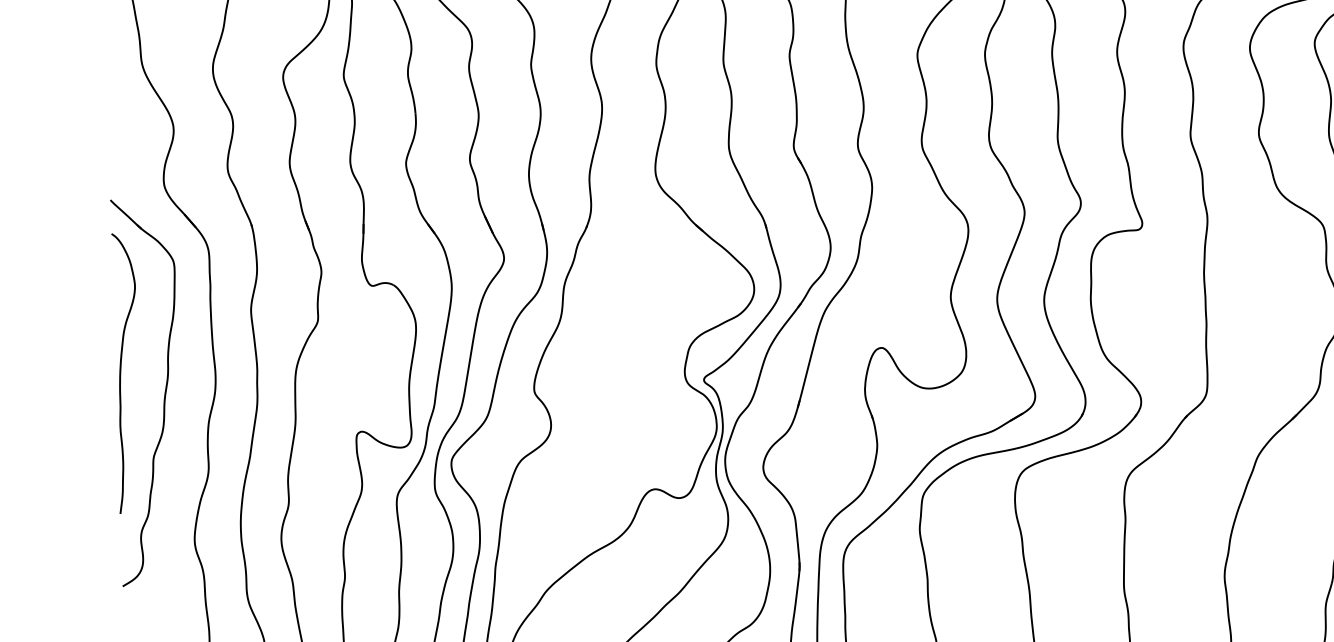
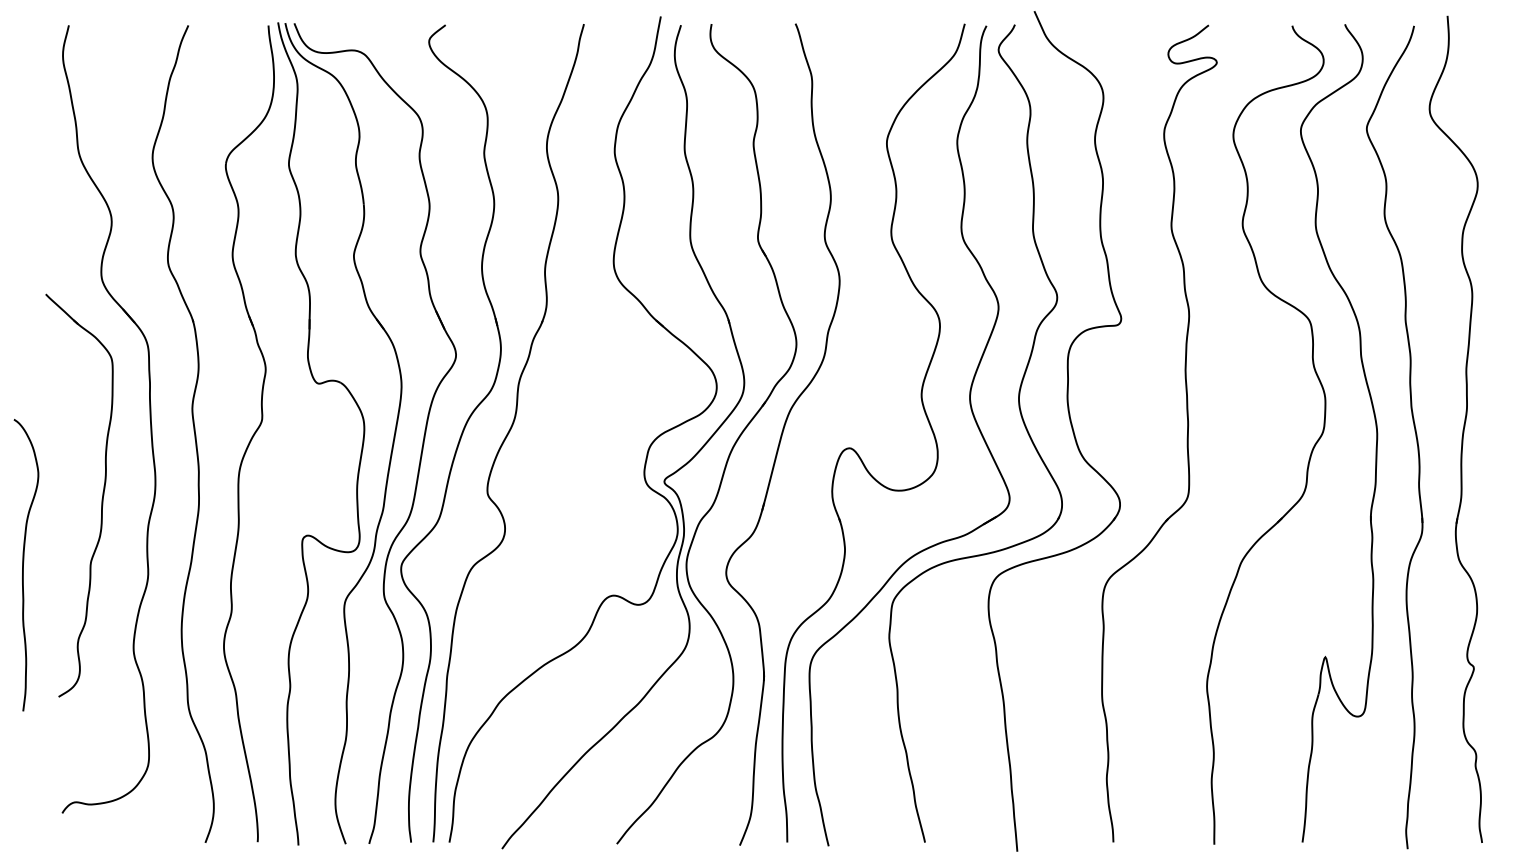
curve: (120, 374) -> (23, 565), moved

